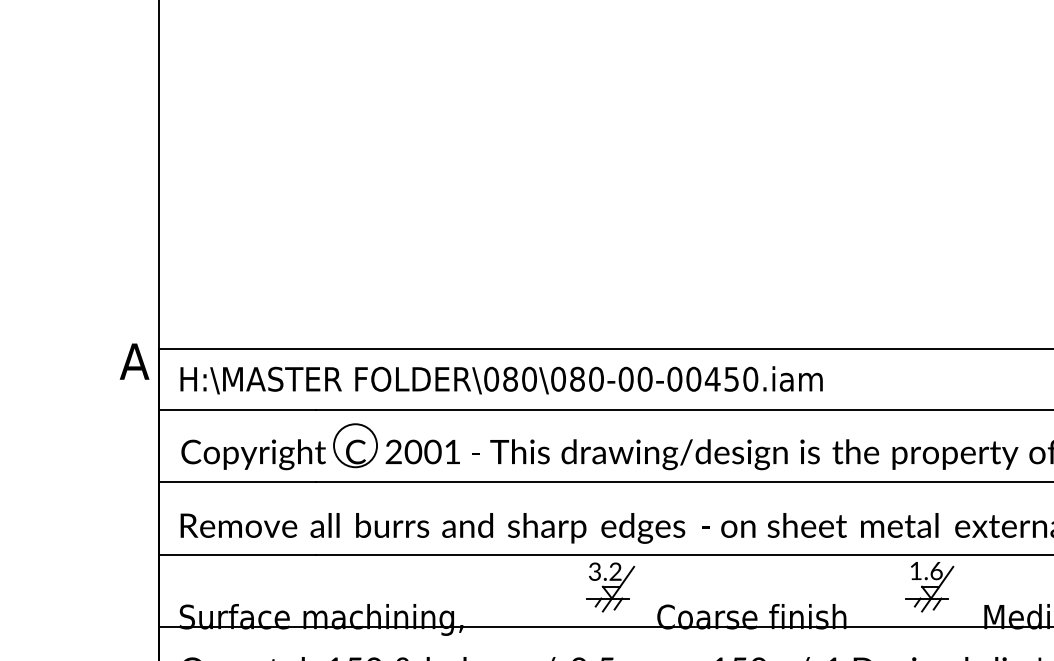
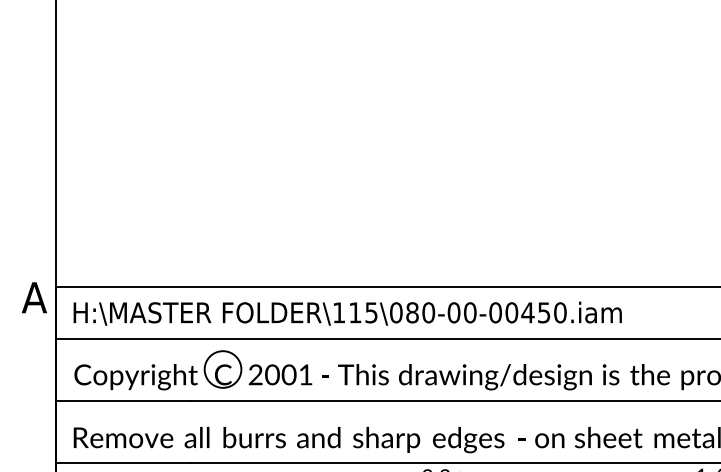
text: (510, 378) -> (355, 312), FOLDER\080\080-00-00450.iam -> FOLDER\115\080-00-00450.iam

